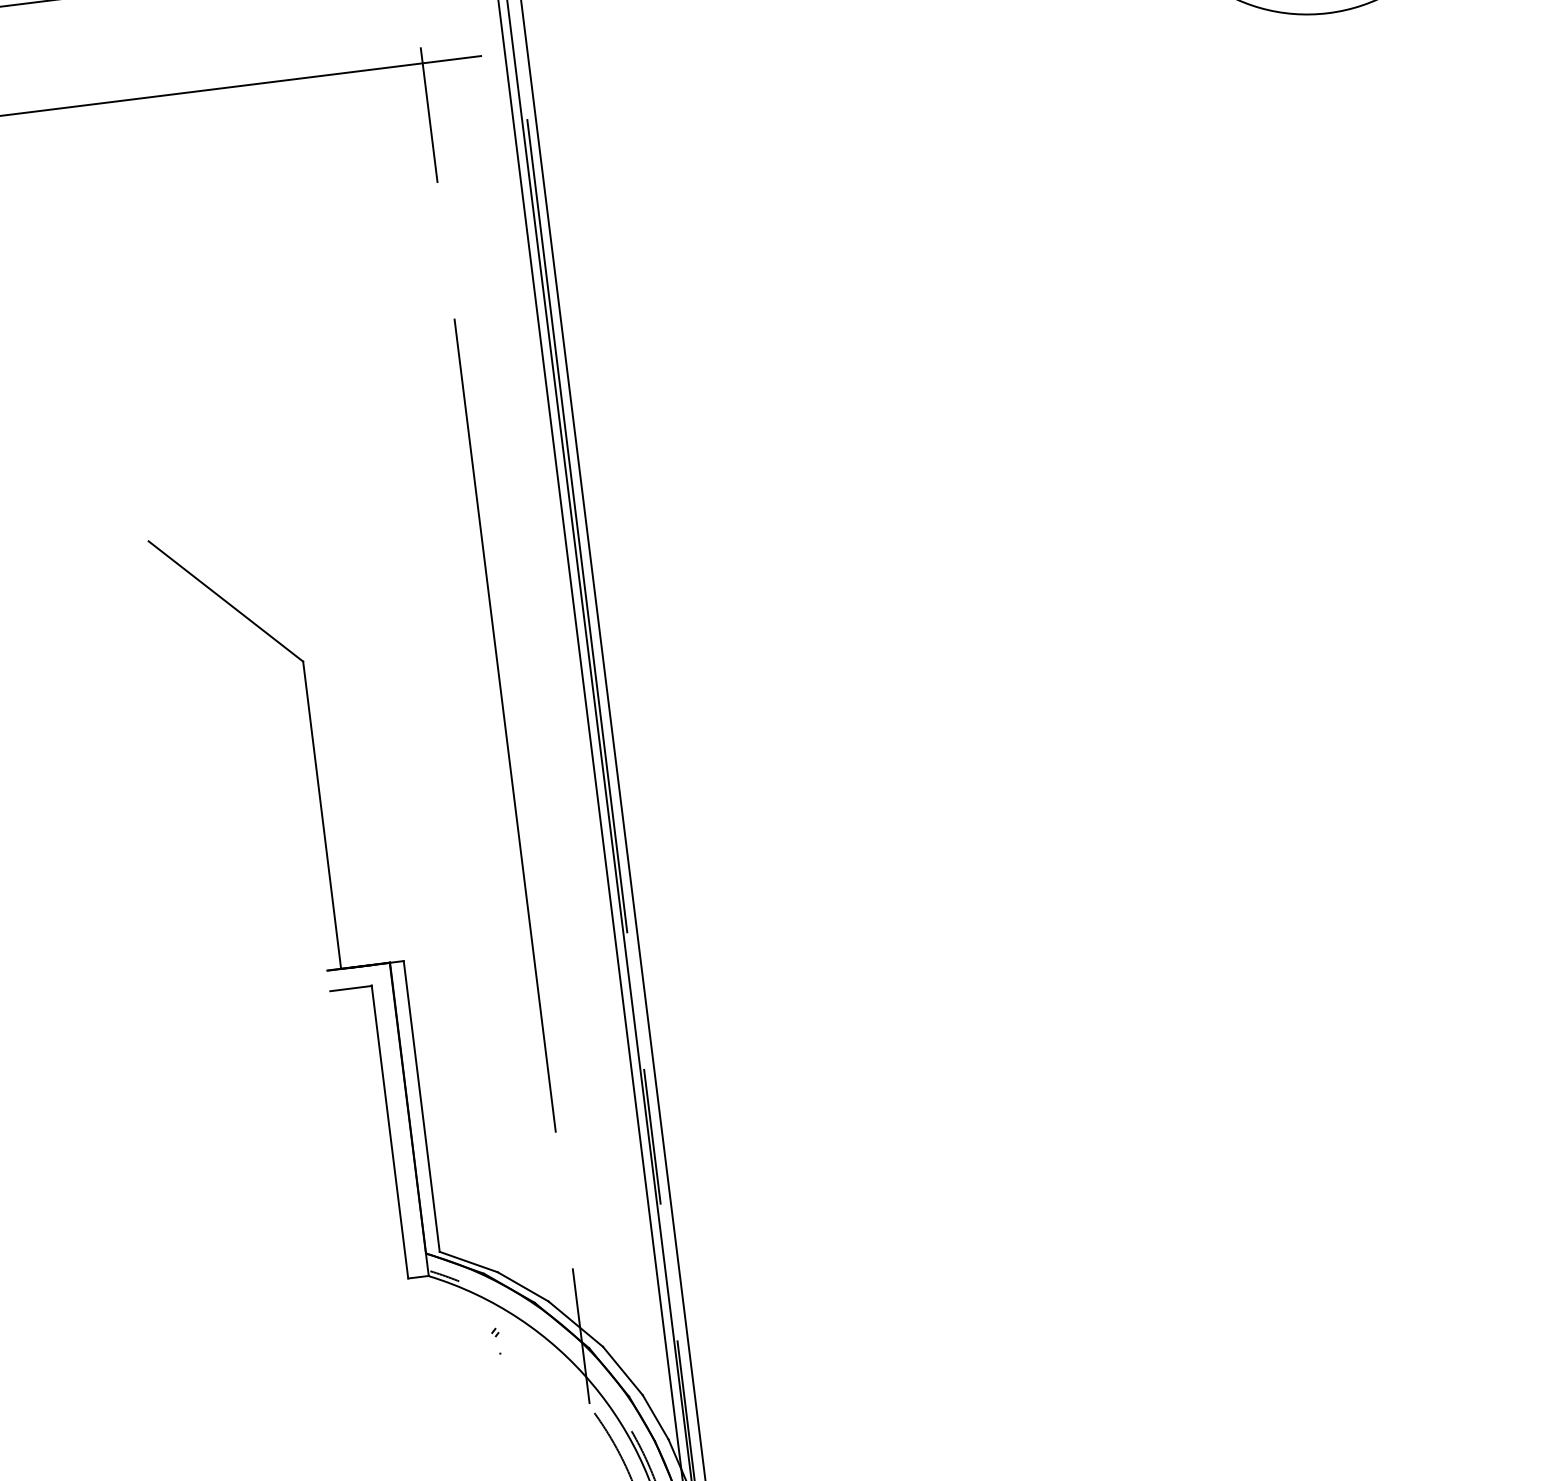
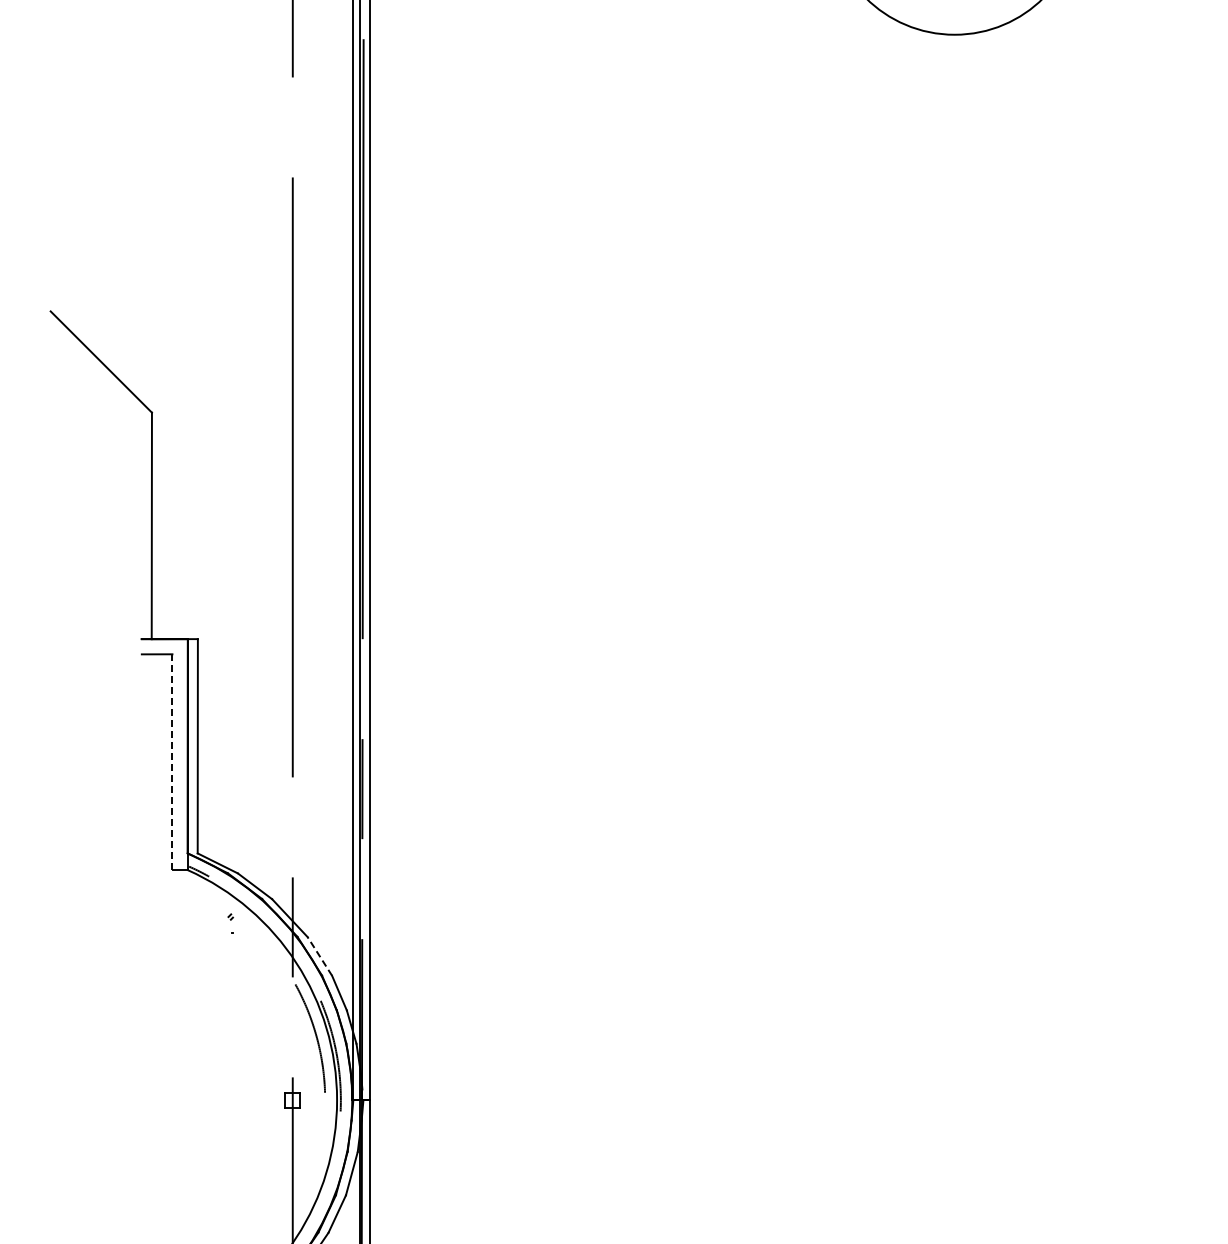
line: (390, 1132) -> (172, 762), solid -> dashed
line: (622, 1371) -> (319, 956), solid -> dashed

